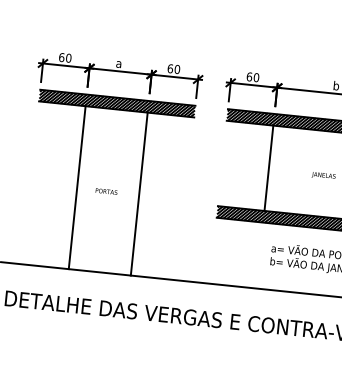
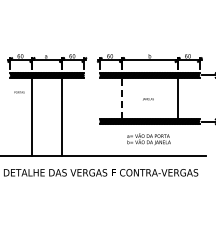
line: (269, 168) -> (122, 98), solid -> dashed
text: (106, 191) -> (19, 92), moved

